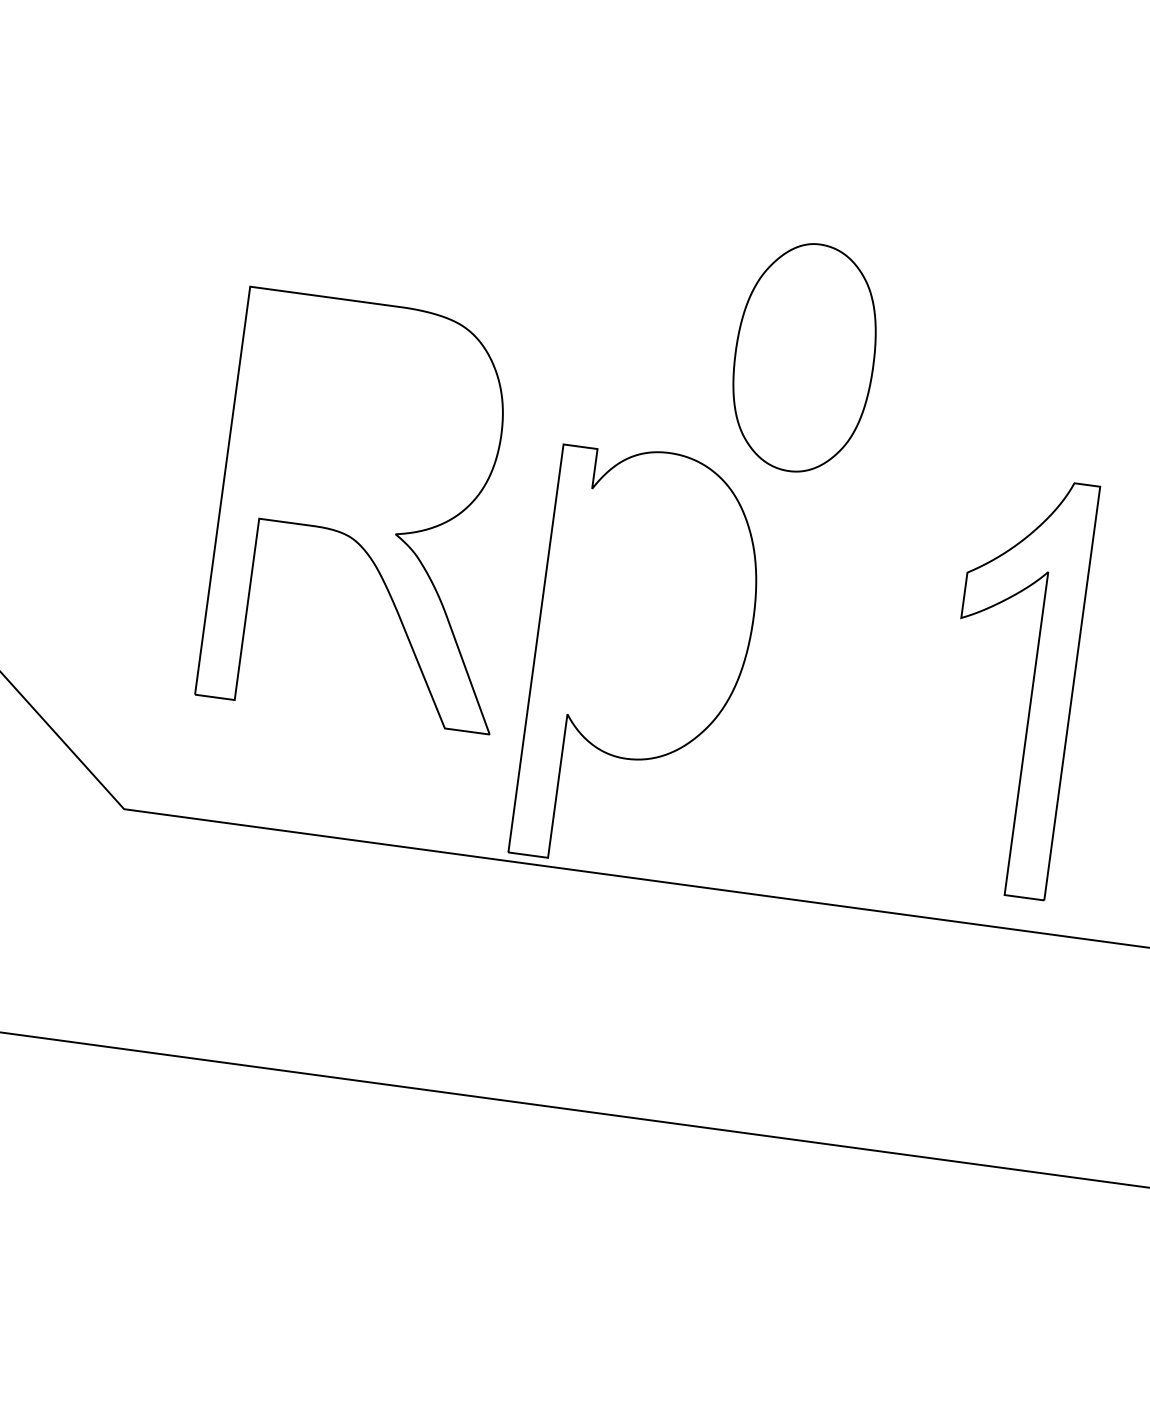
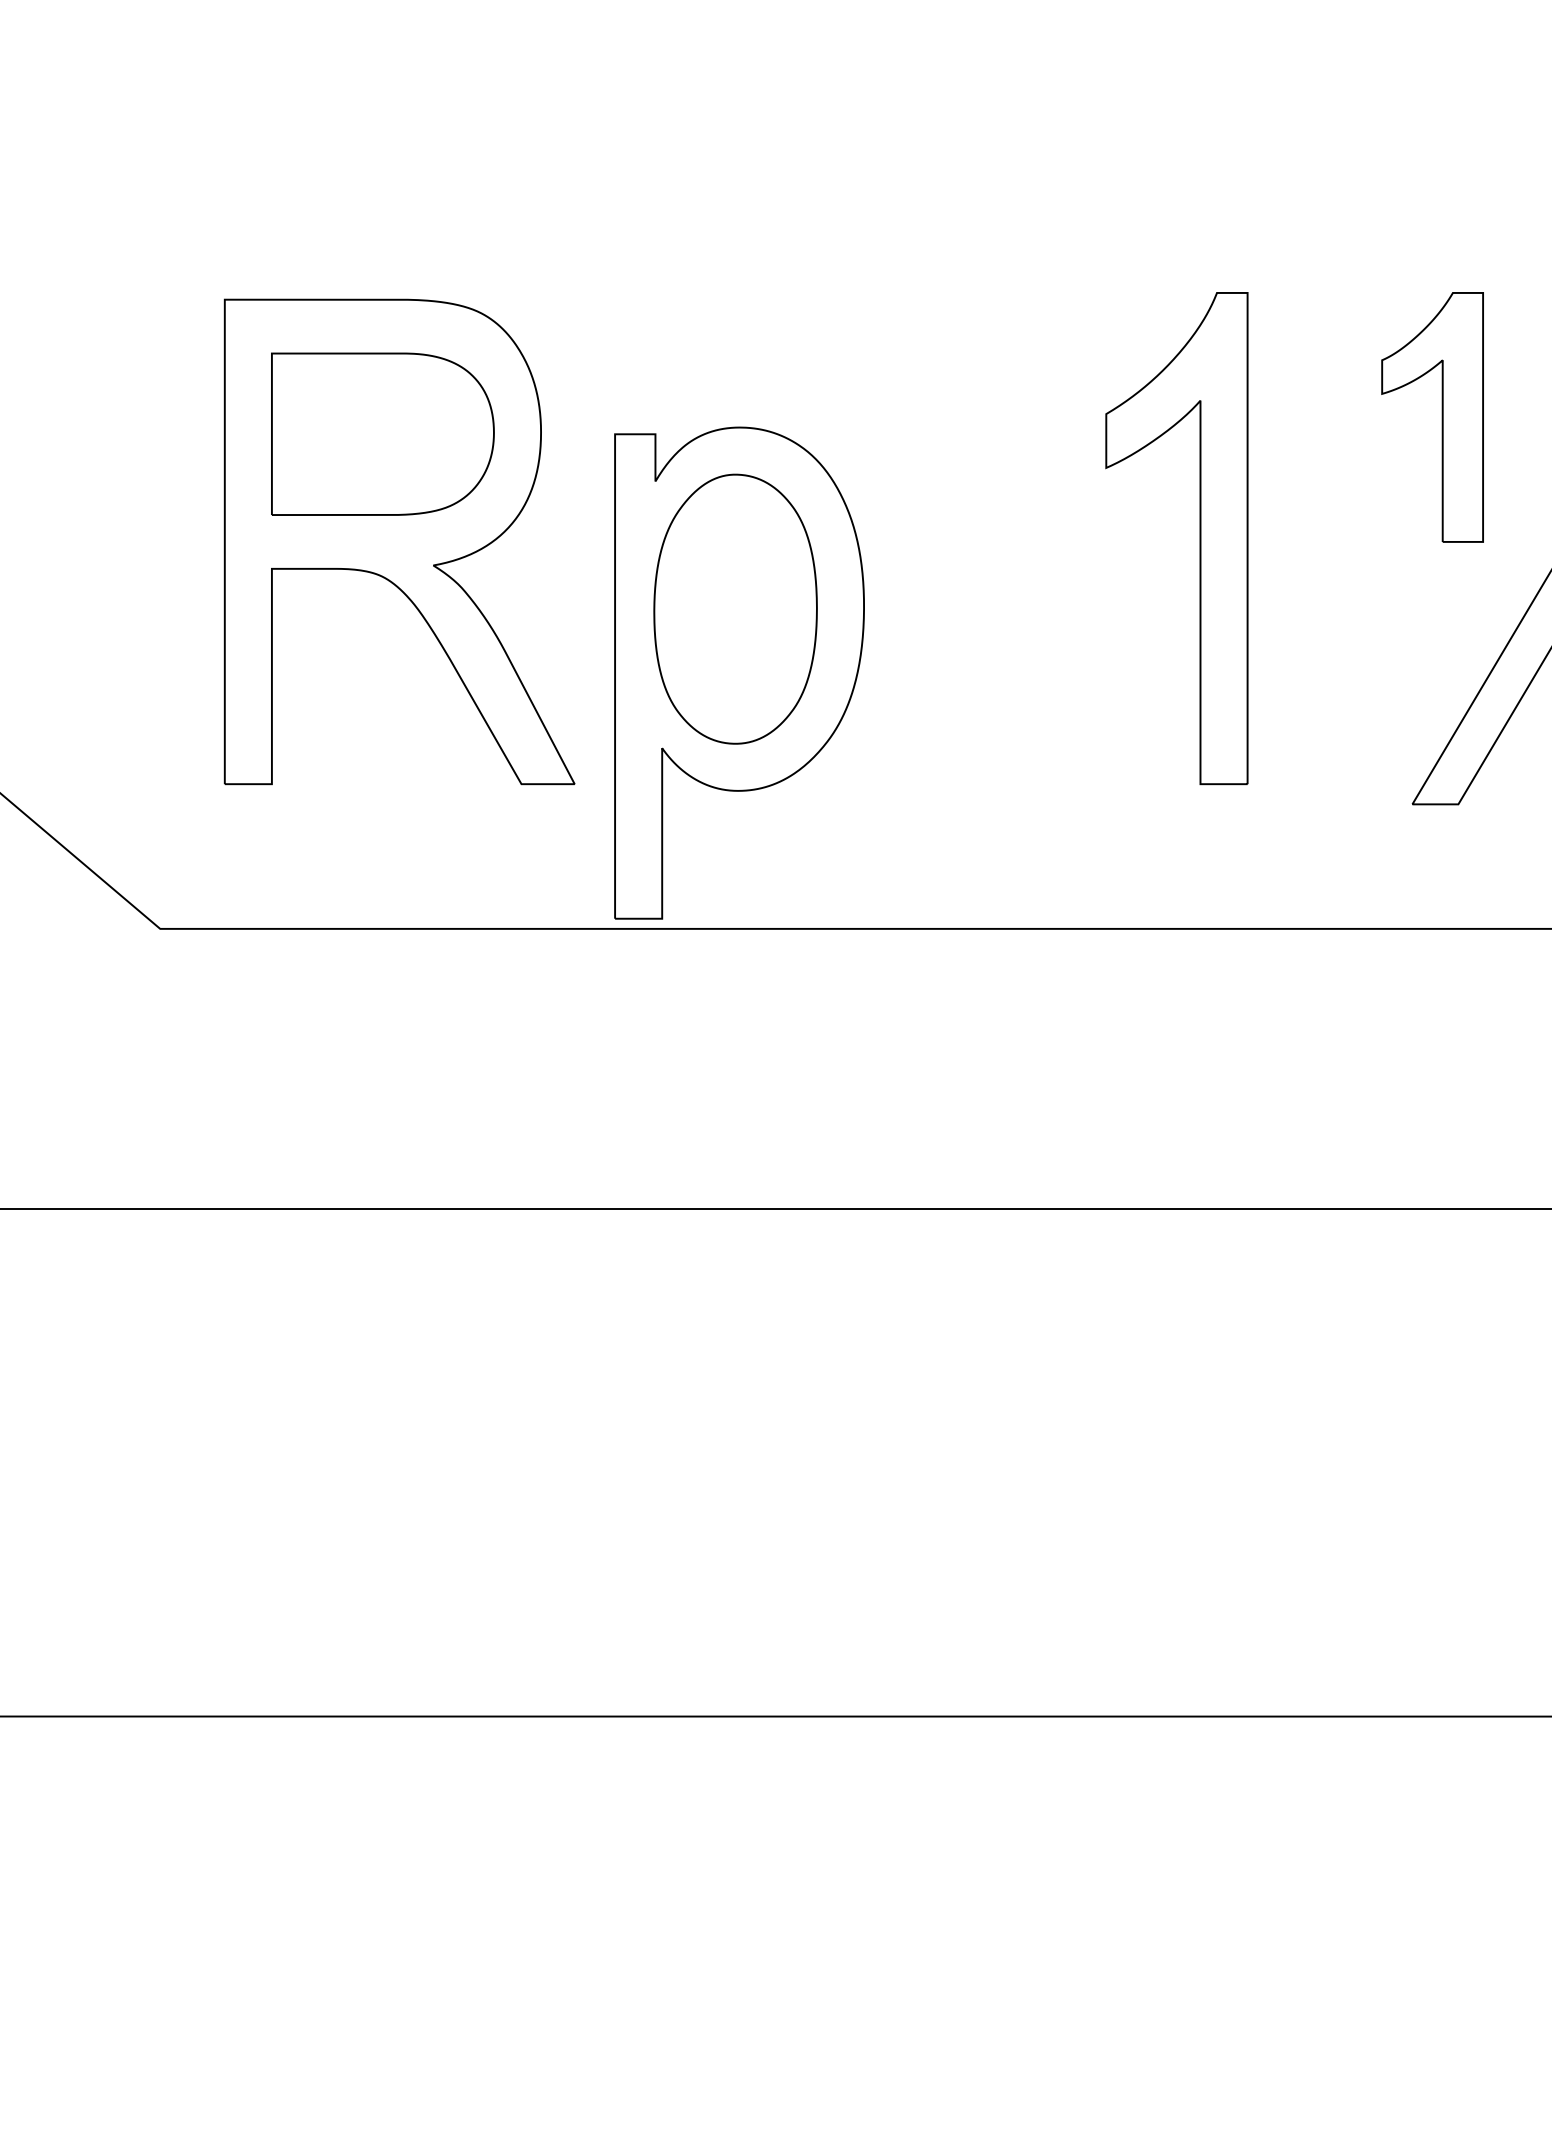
part: (804, 357) -> (735, 608), moved
part: (367, 417) -> (382, 433), added
part: (1031, 688) -> (1199, 538), moved

